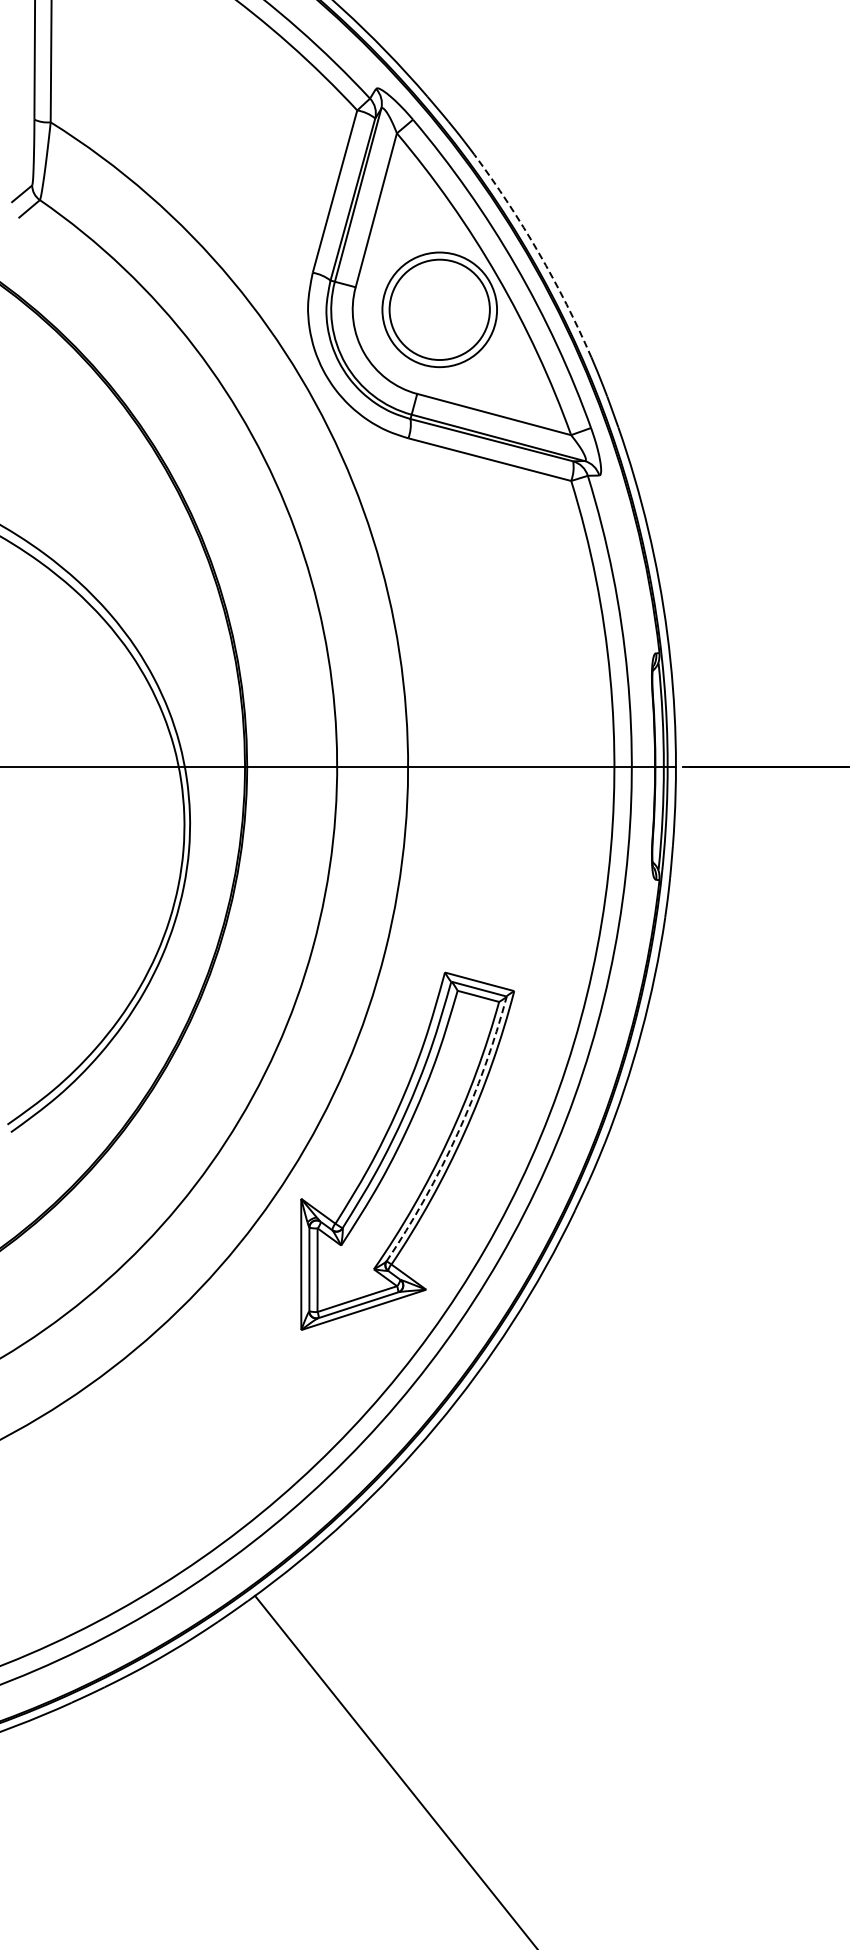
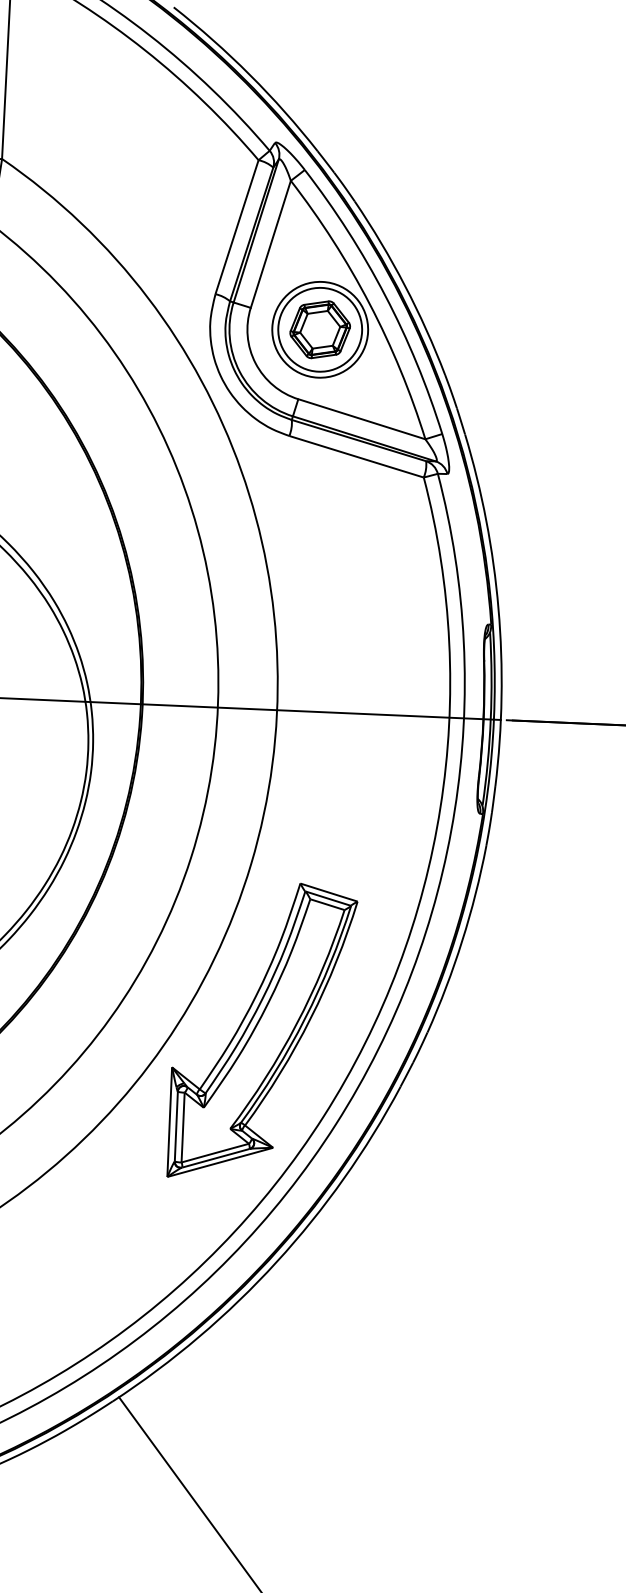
arc: (538, 252) -> (404, 285), dashed -> solid
part: (439, 309) -> (320, 329), added
arc: (457, 1133) -> (304, 1018), dashed -> solid

